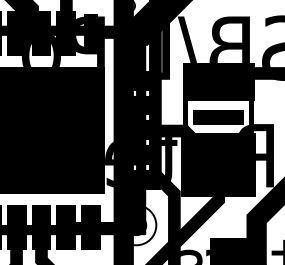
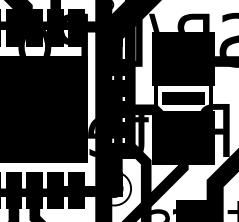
fill: (91, 32) -> (76, 27), added
fill: (218, 69) -> (183, 58), added

